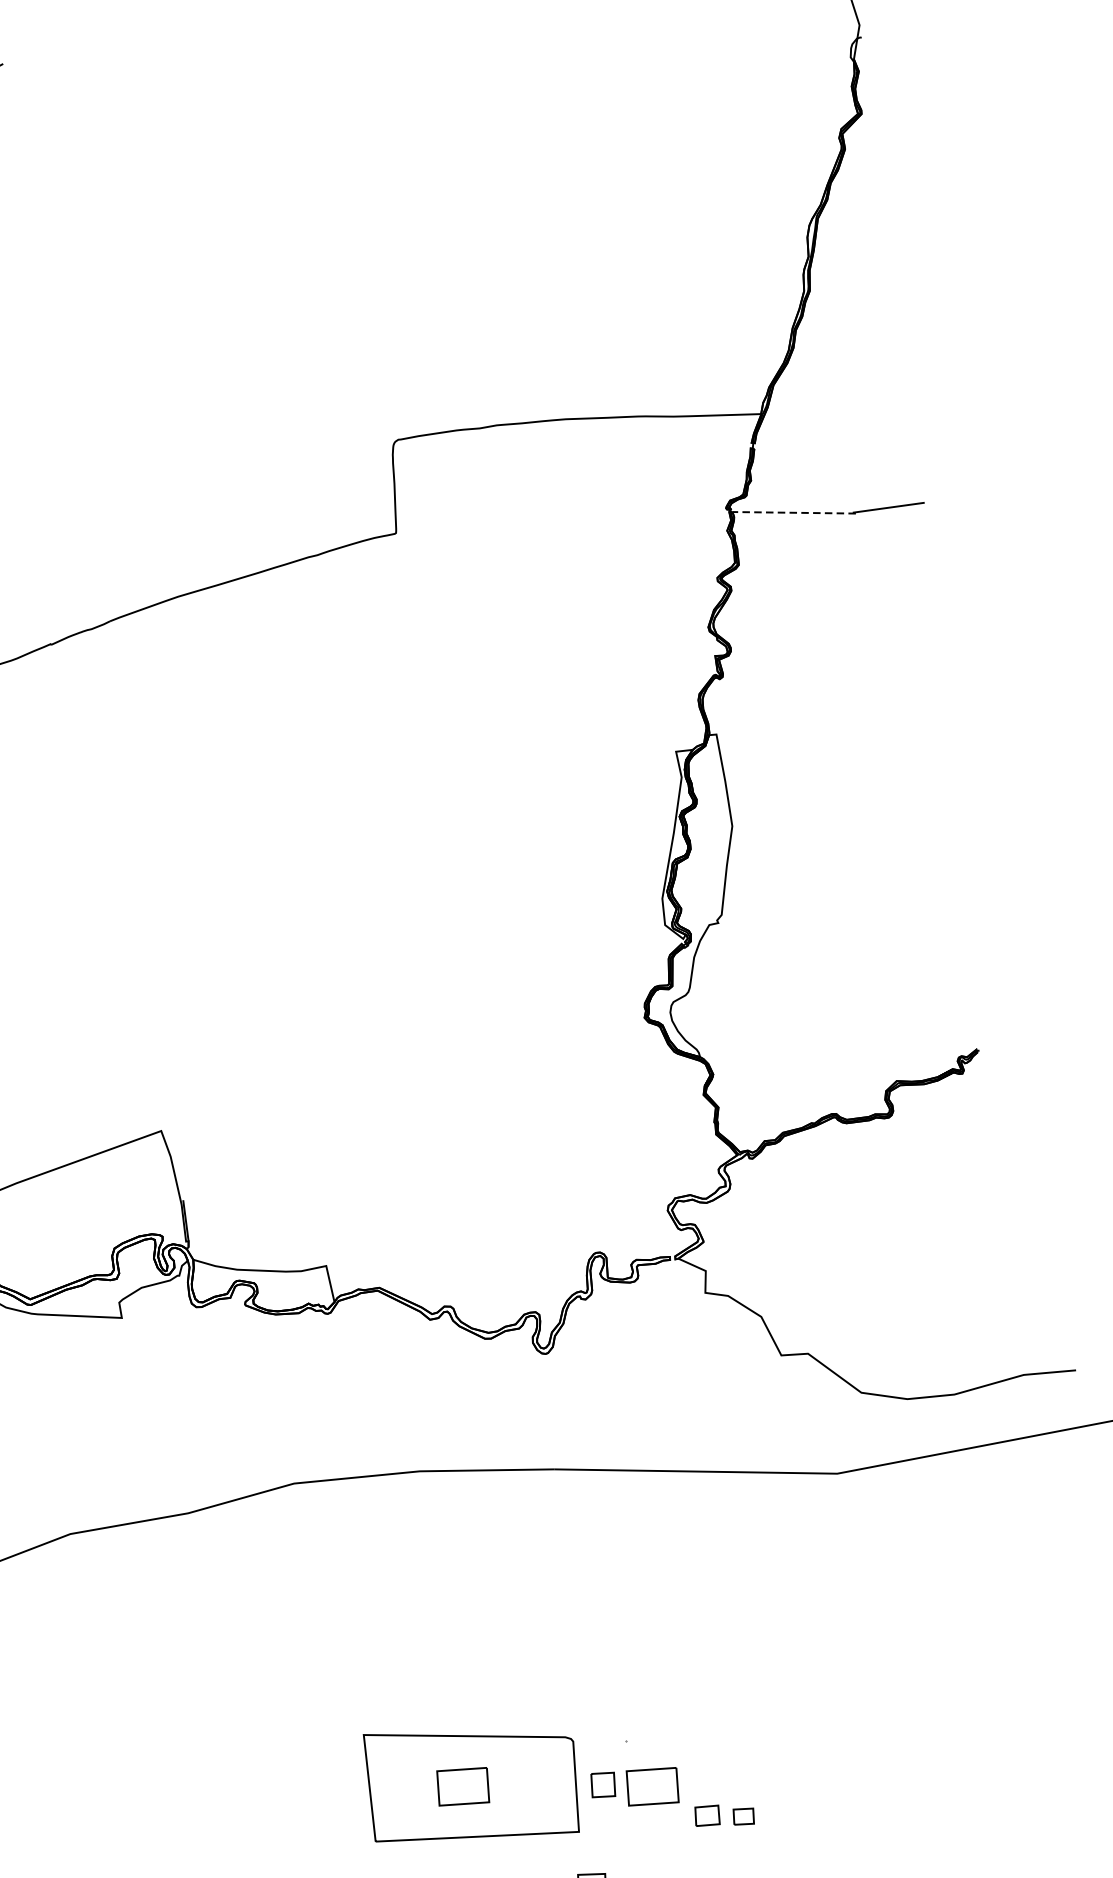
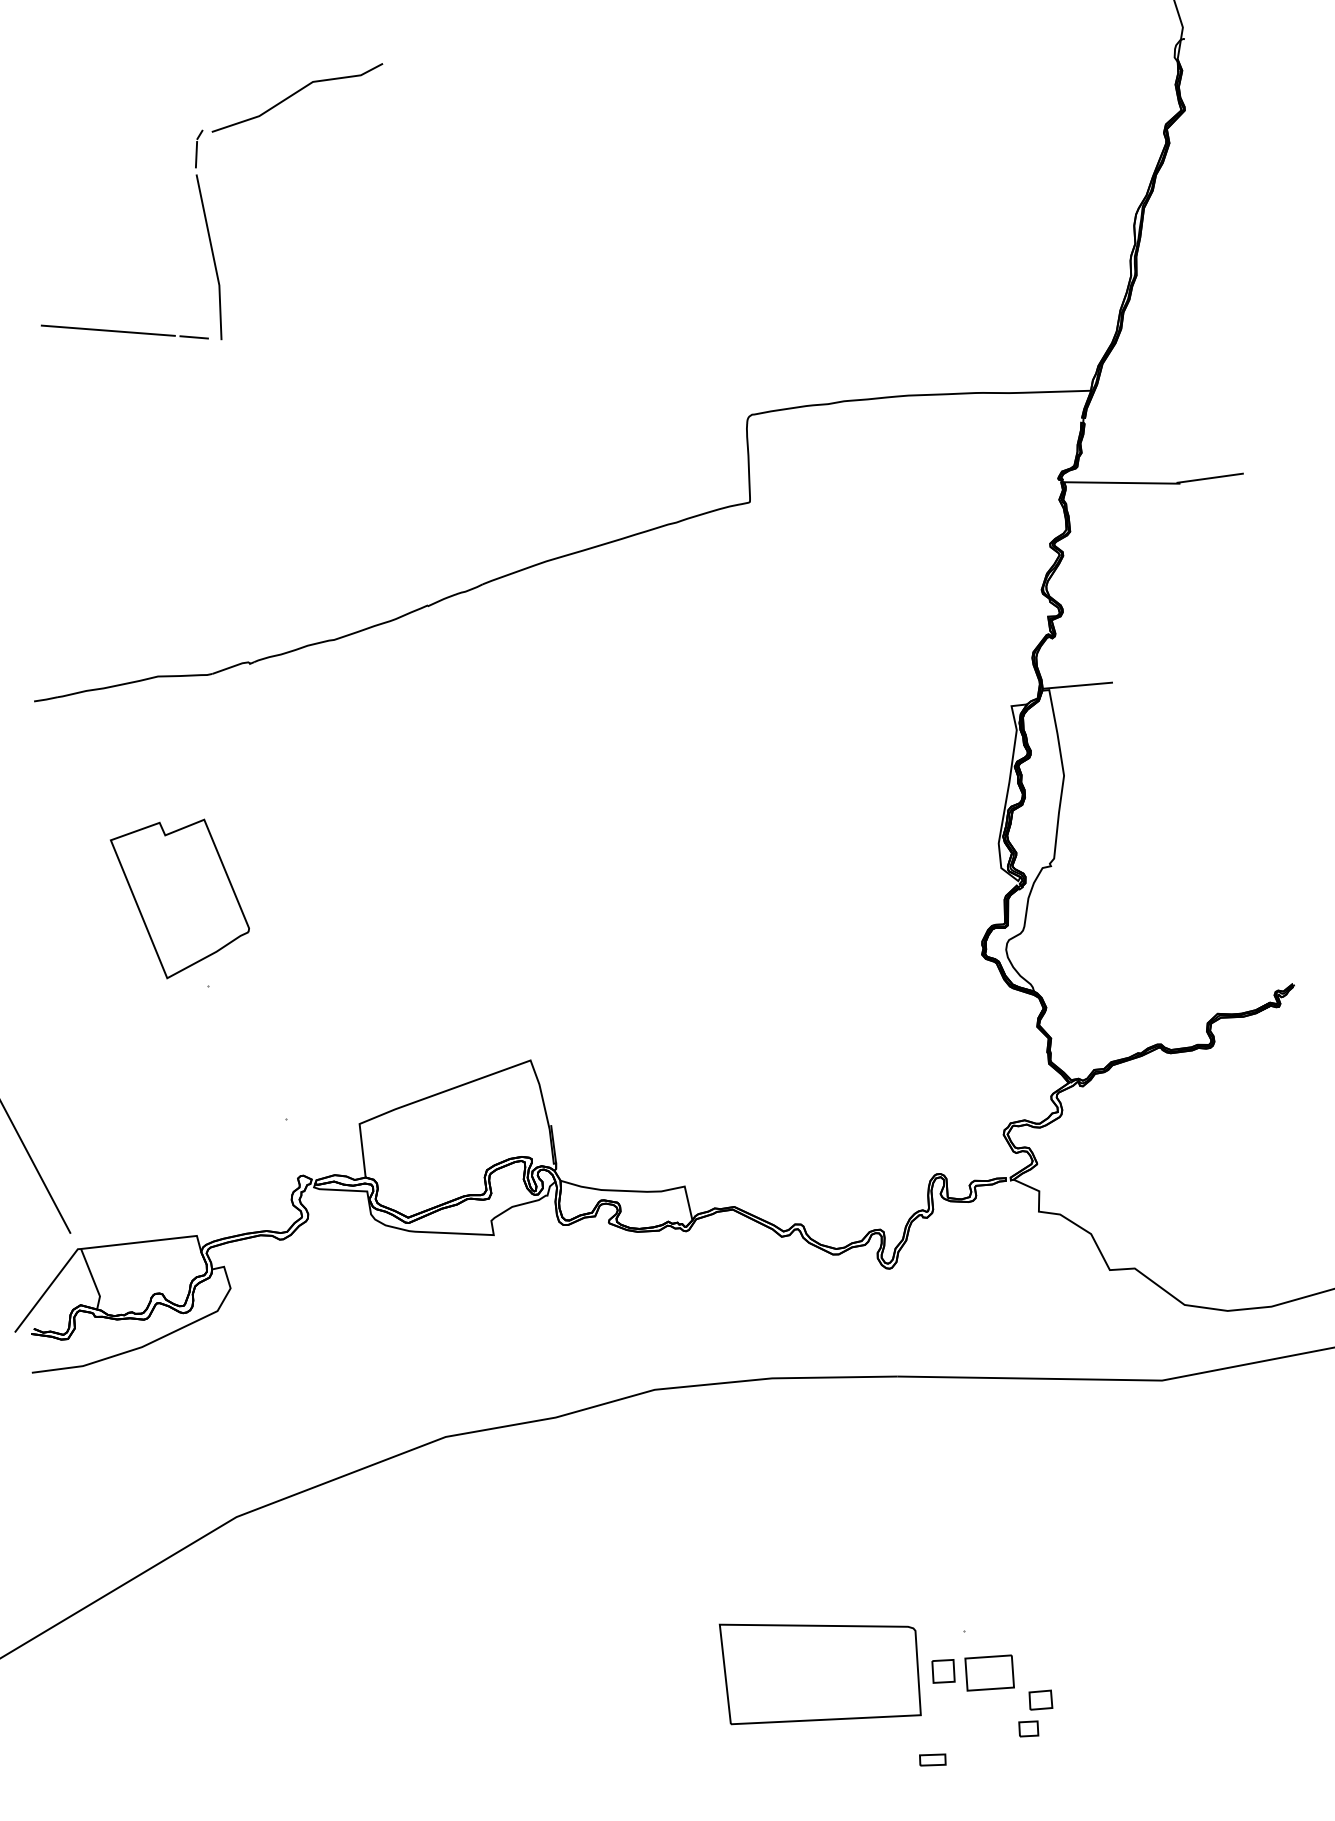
line: (793, 512) -> (1121, 482), dashed -> solid
line: (746, 729) -> (1077, 685), added
part: (463, 1786) -> (812, 1672), removed
part: (743, 1816) -> (1028, 1728), moved

